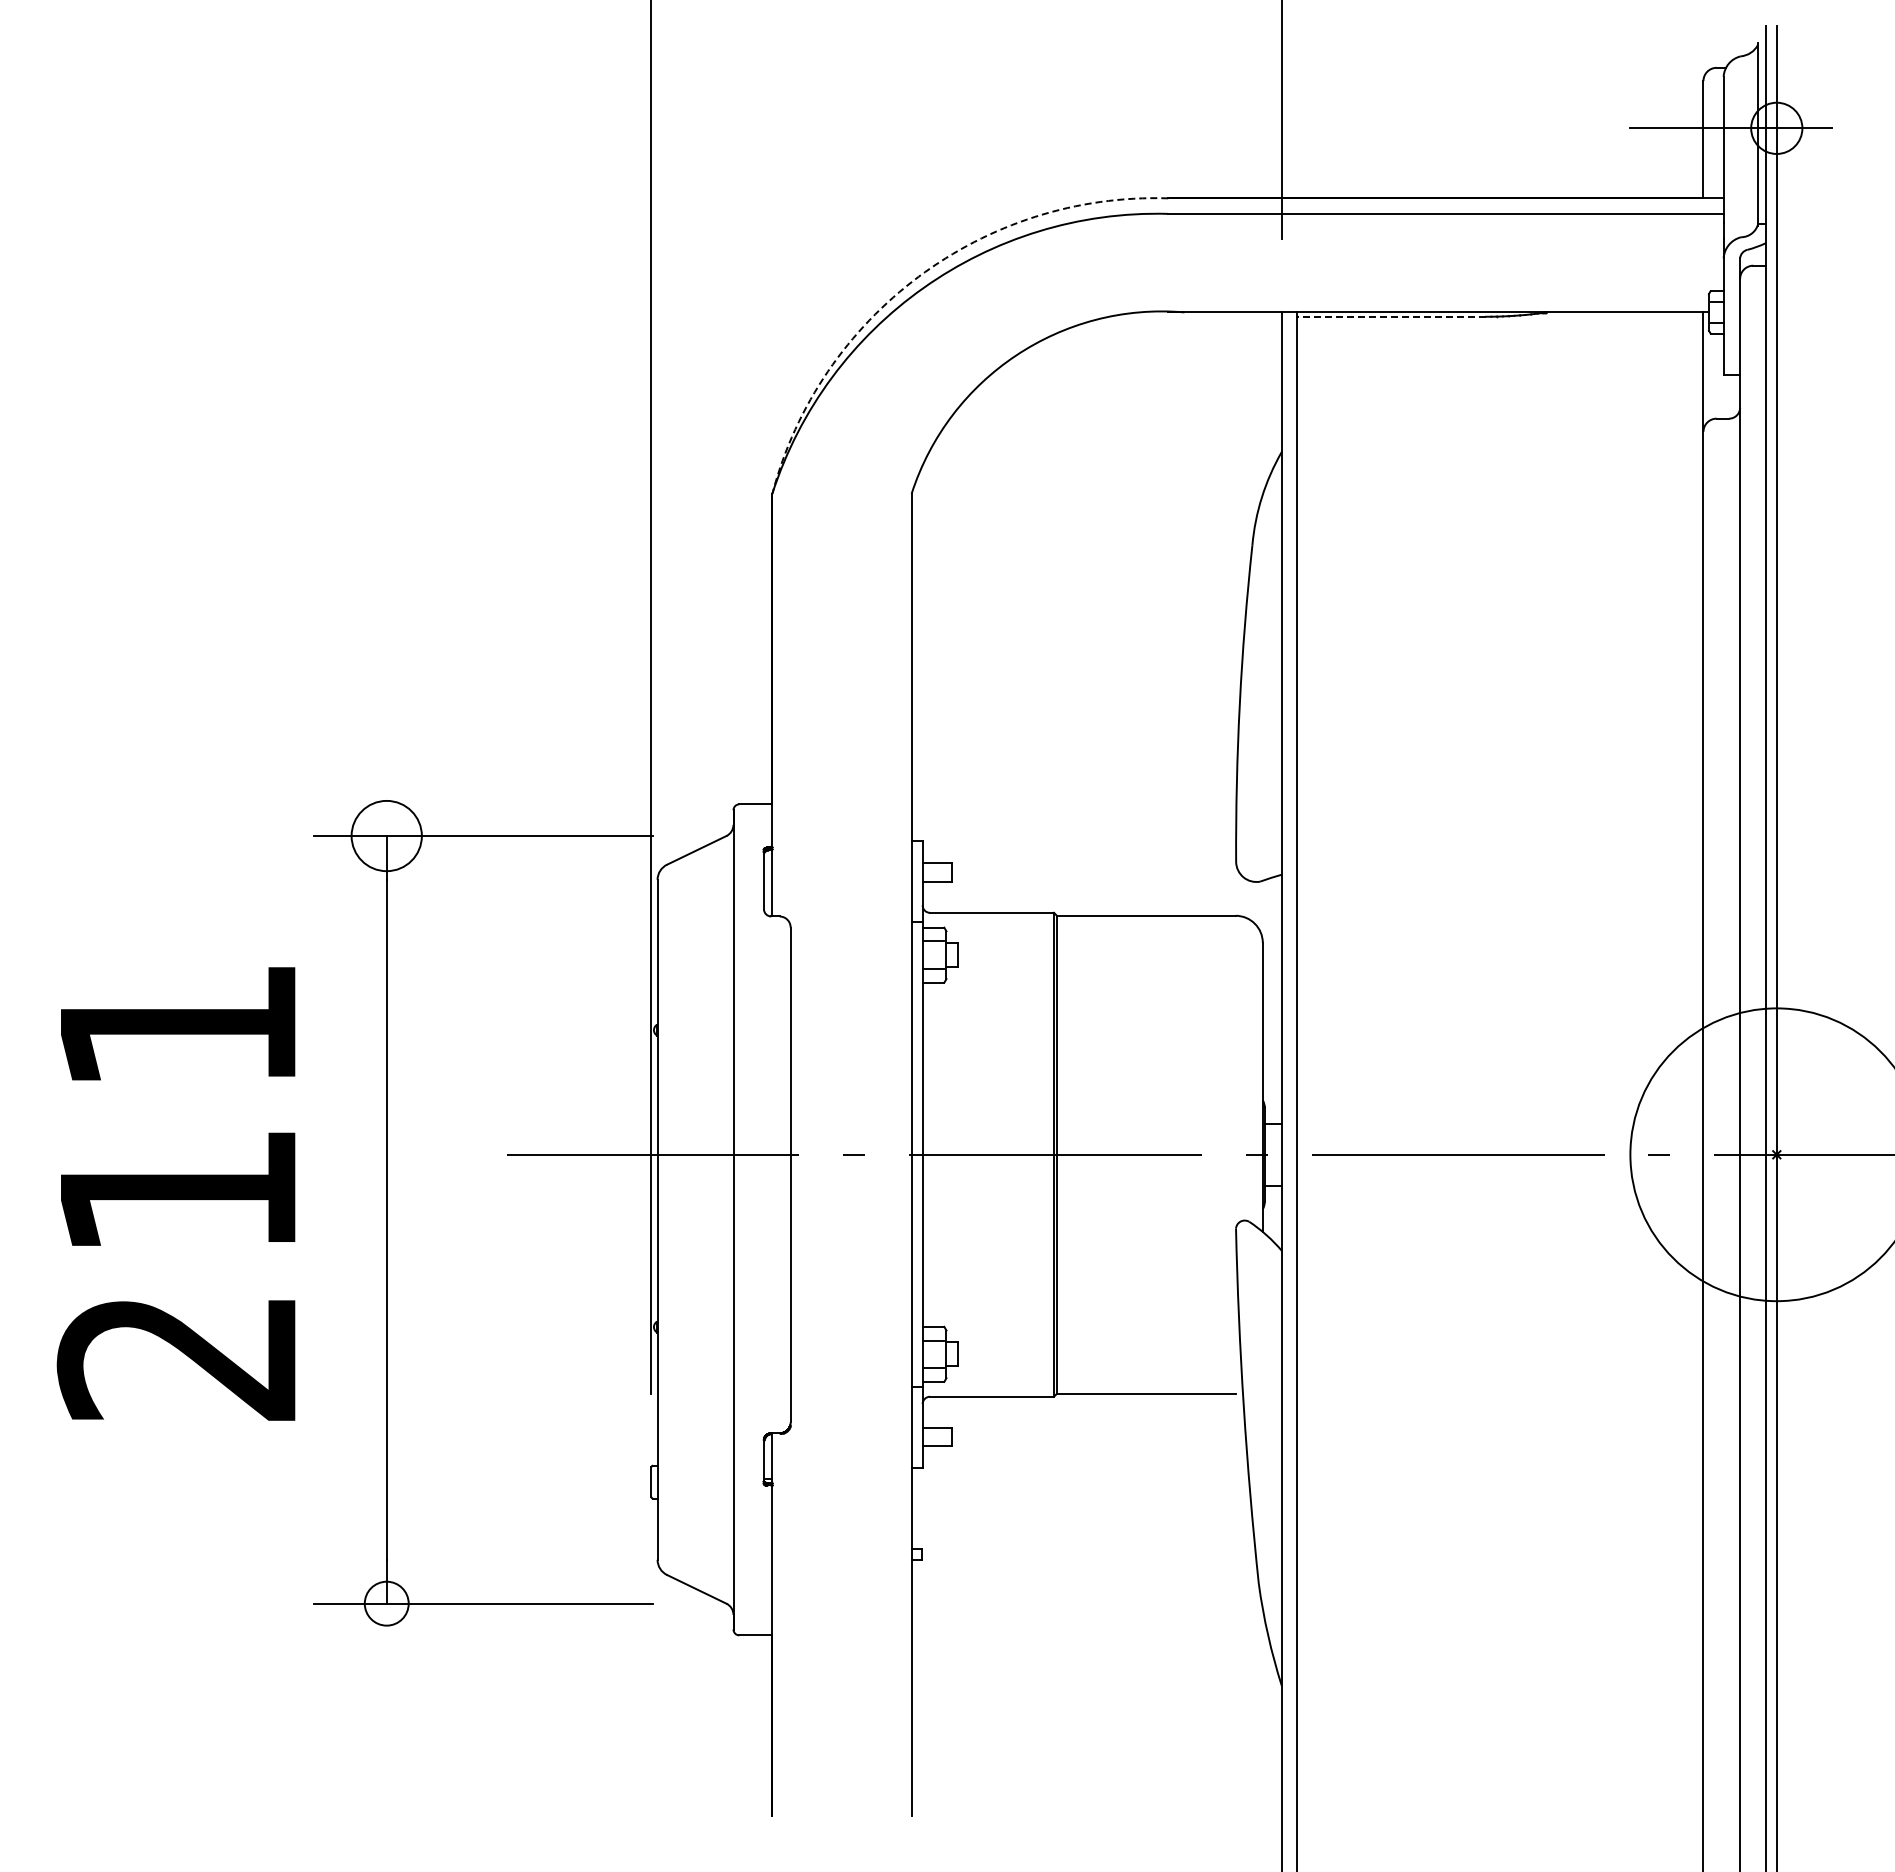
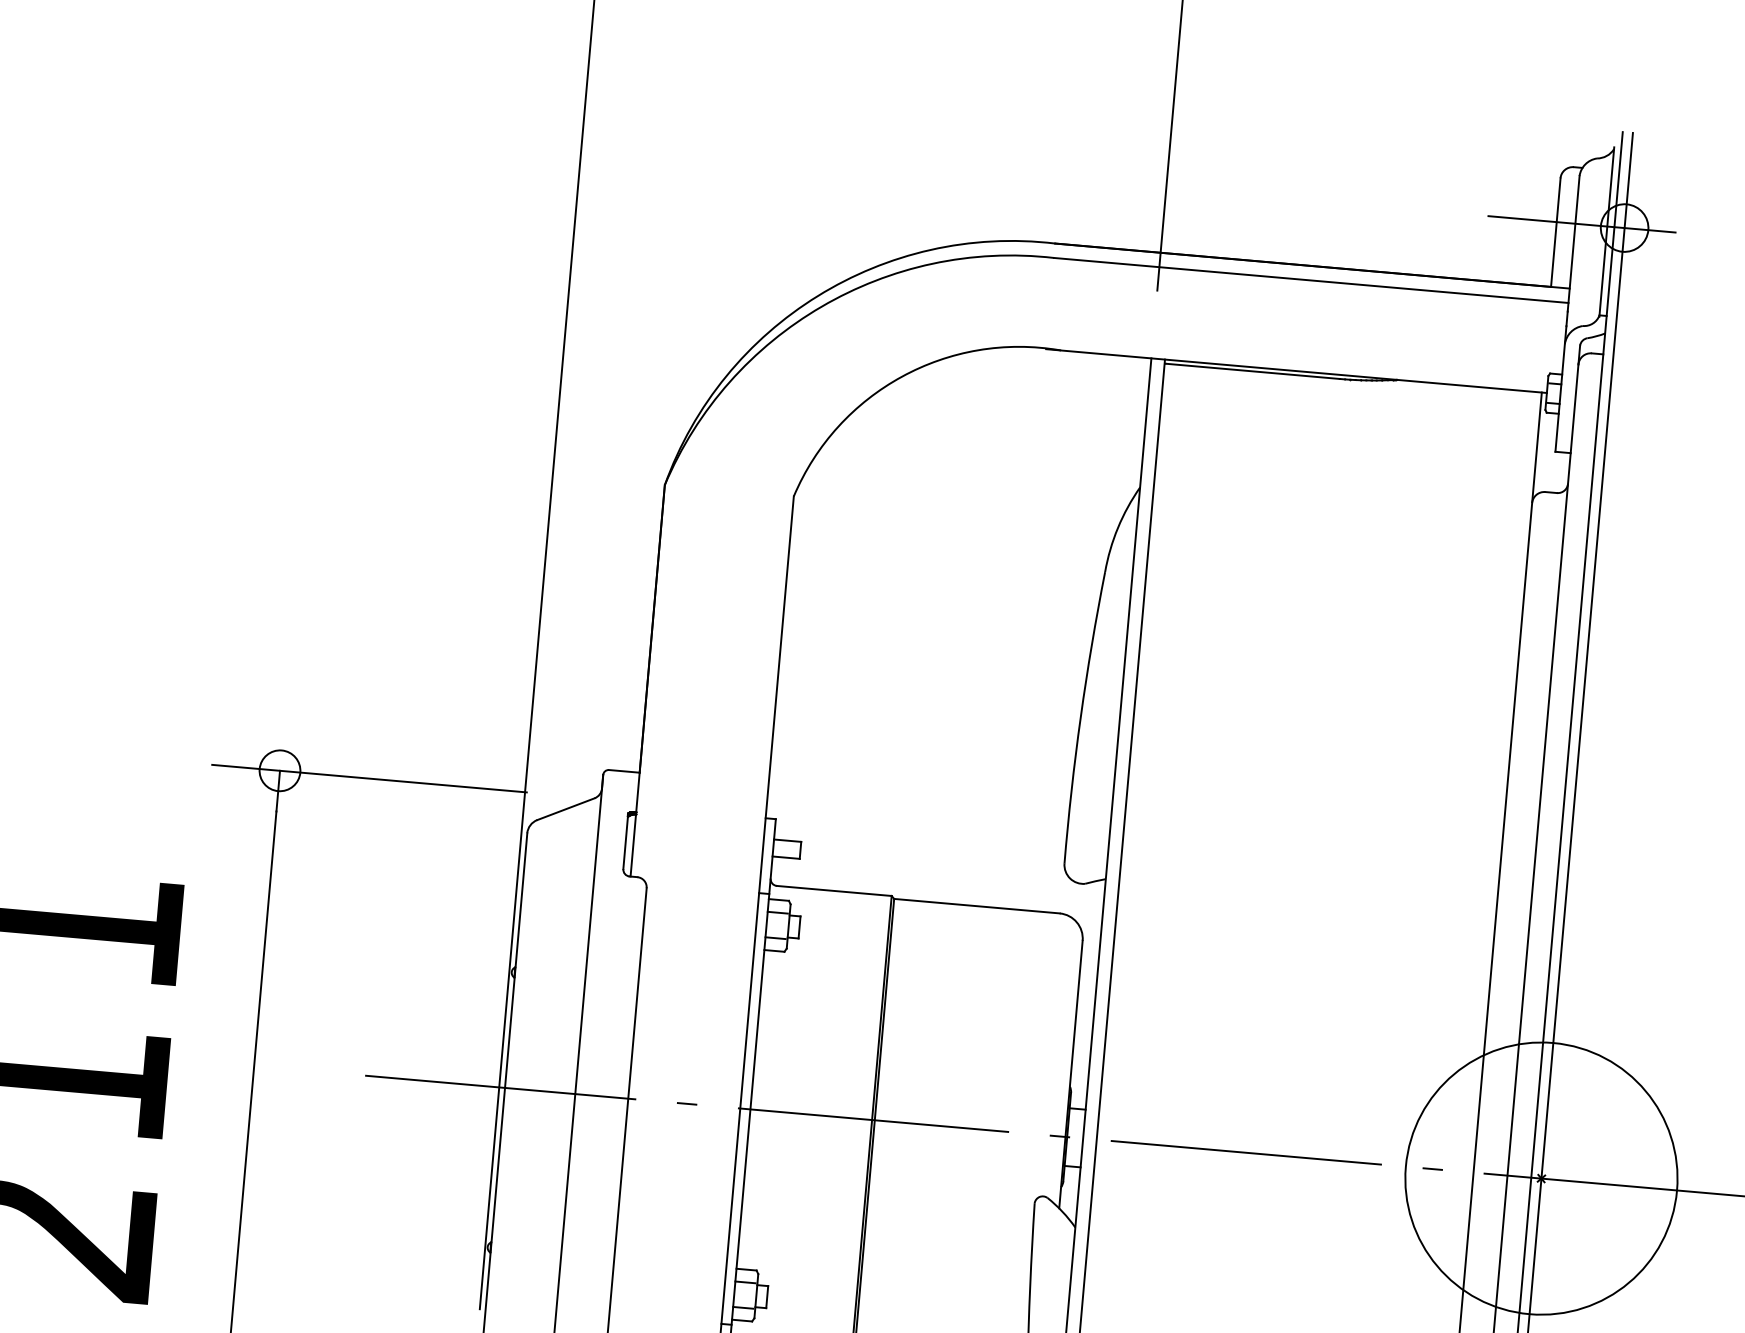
arc: (918, 276) -> (817, 295), dashed -> solid
line: (1392, 316) -> (1253, 371), dashed -> solid
circle: (386, 836) -> (279, 771), size x0.62

